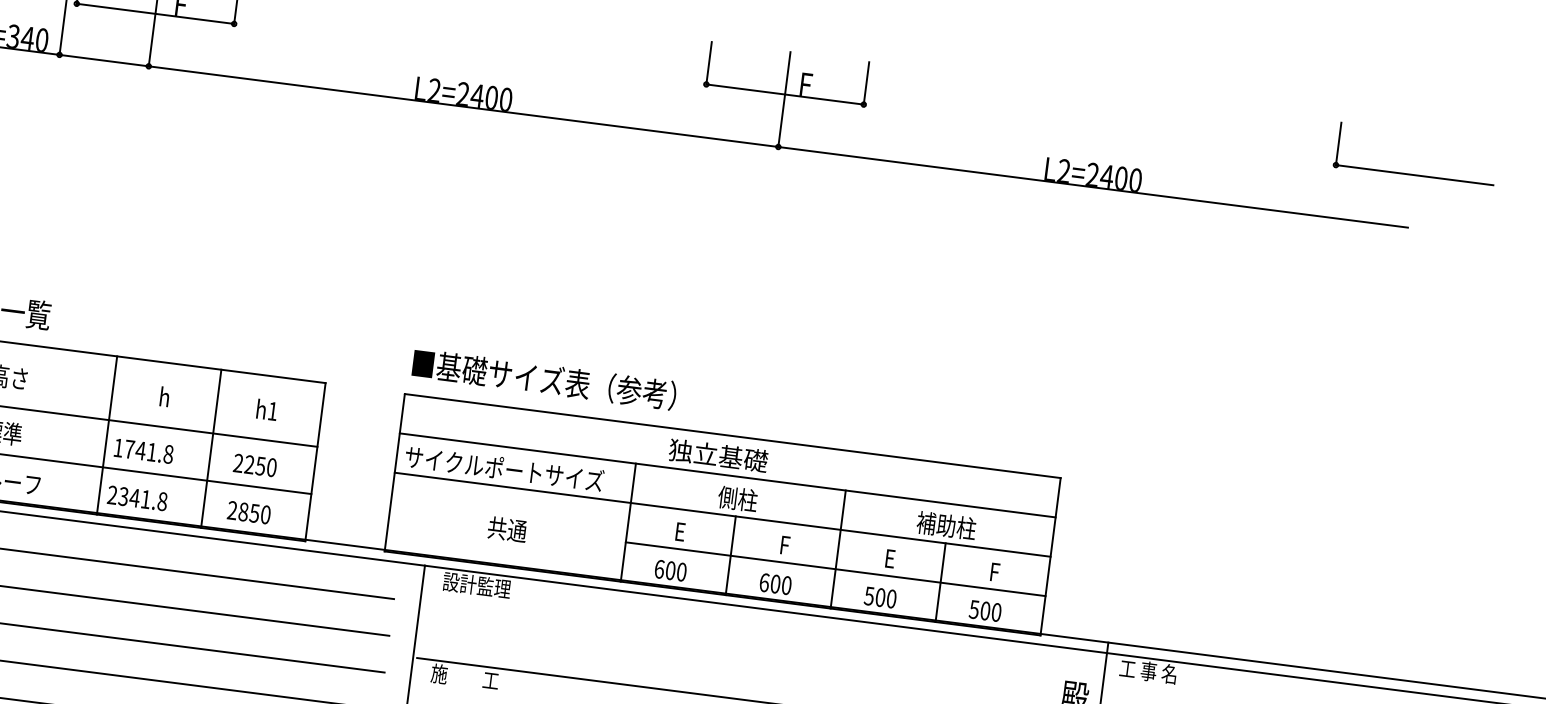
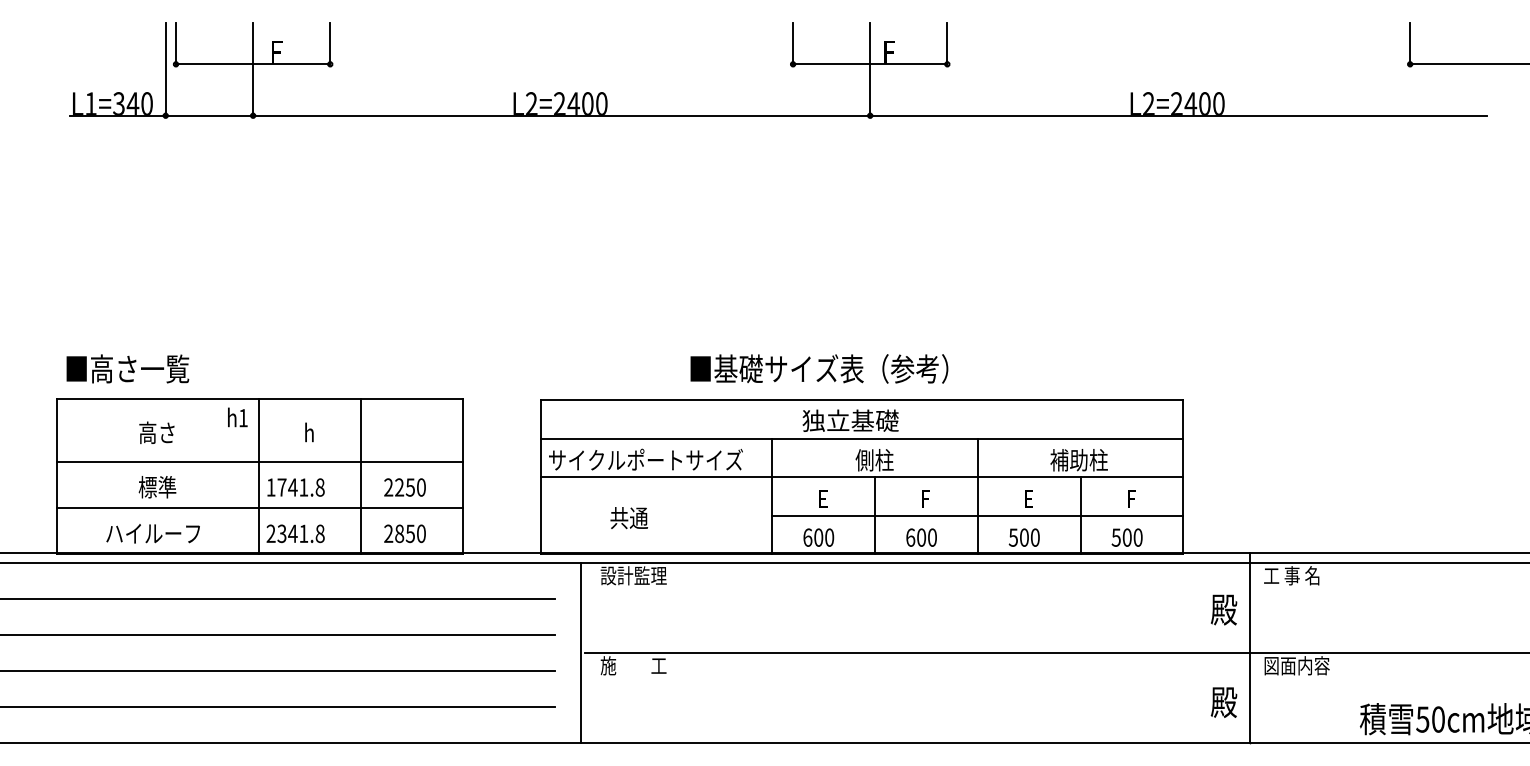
text: (544, 379) -> (819, 368), moved
text: (266, 409) -> (237, 417), moved
text: (506, 529) -> (628, 518), moved

